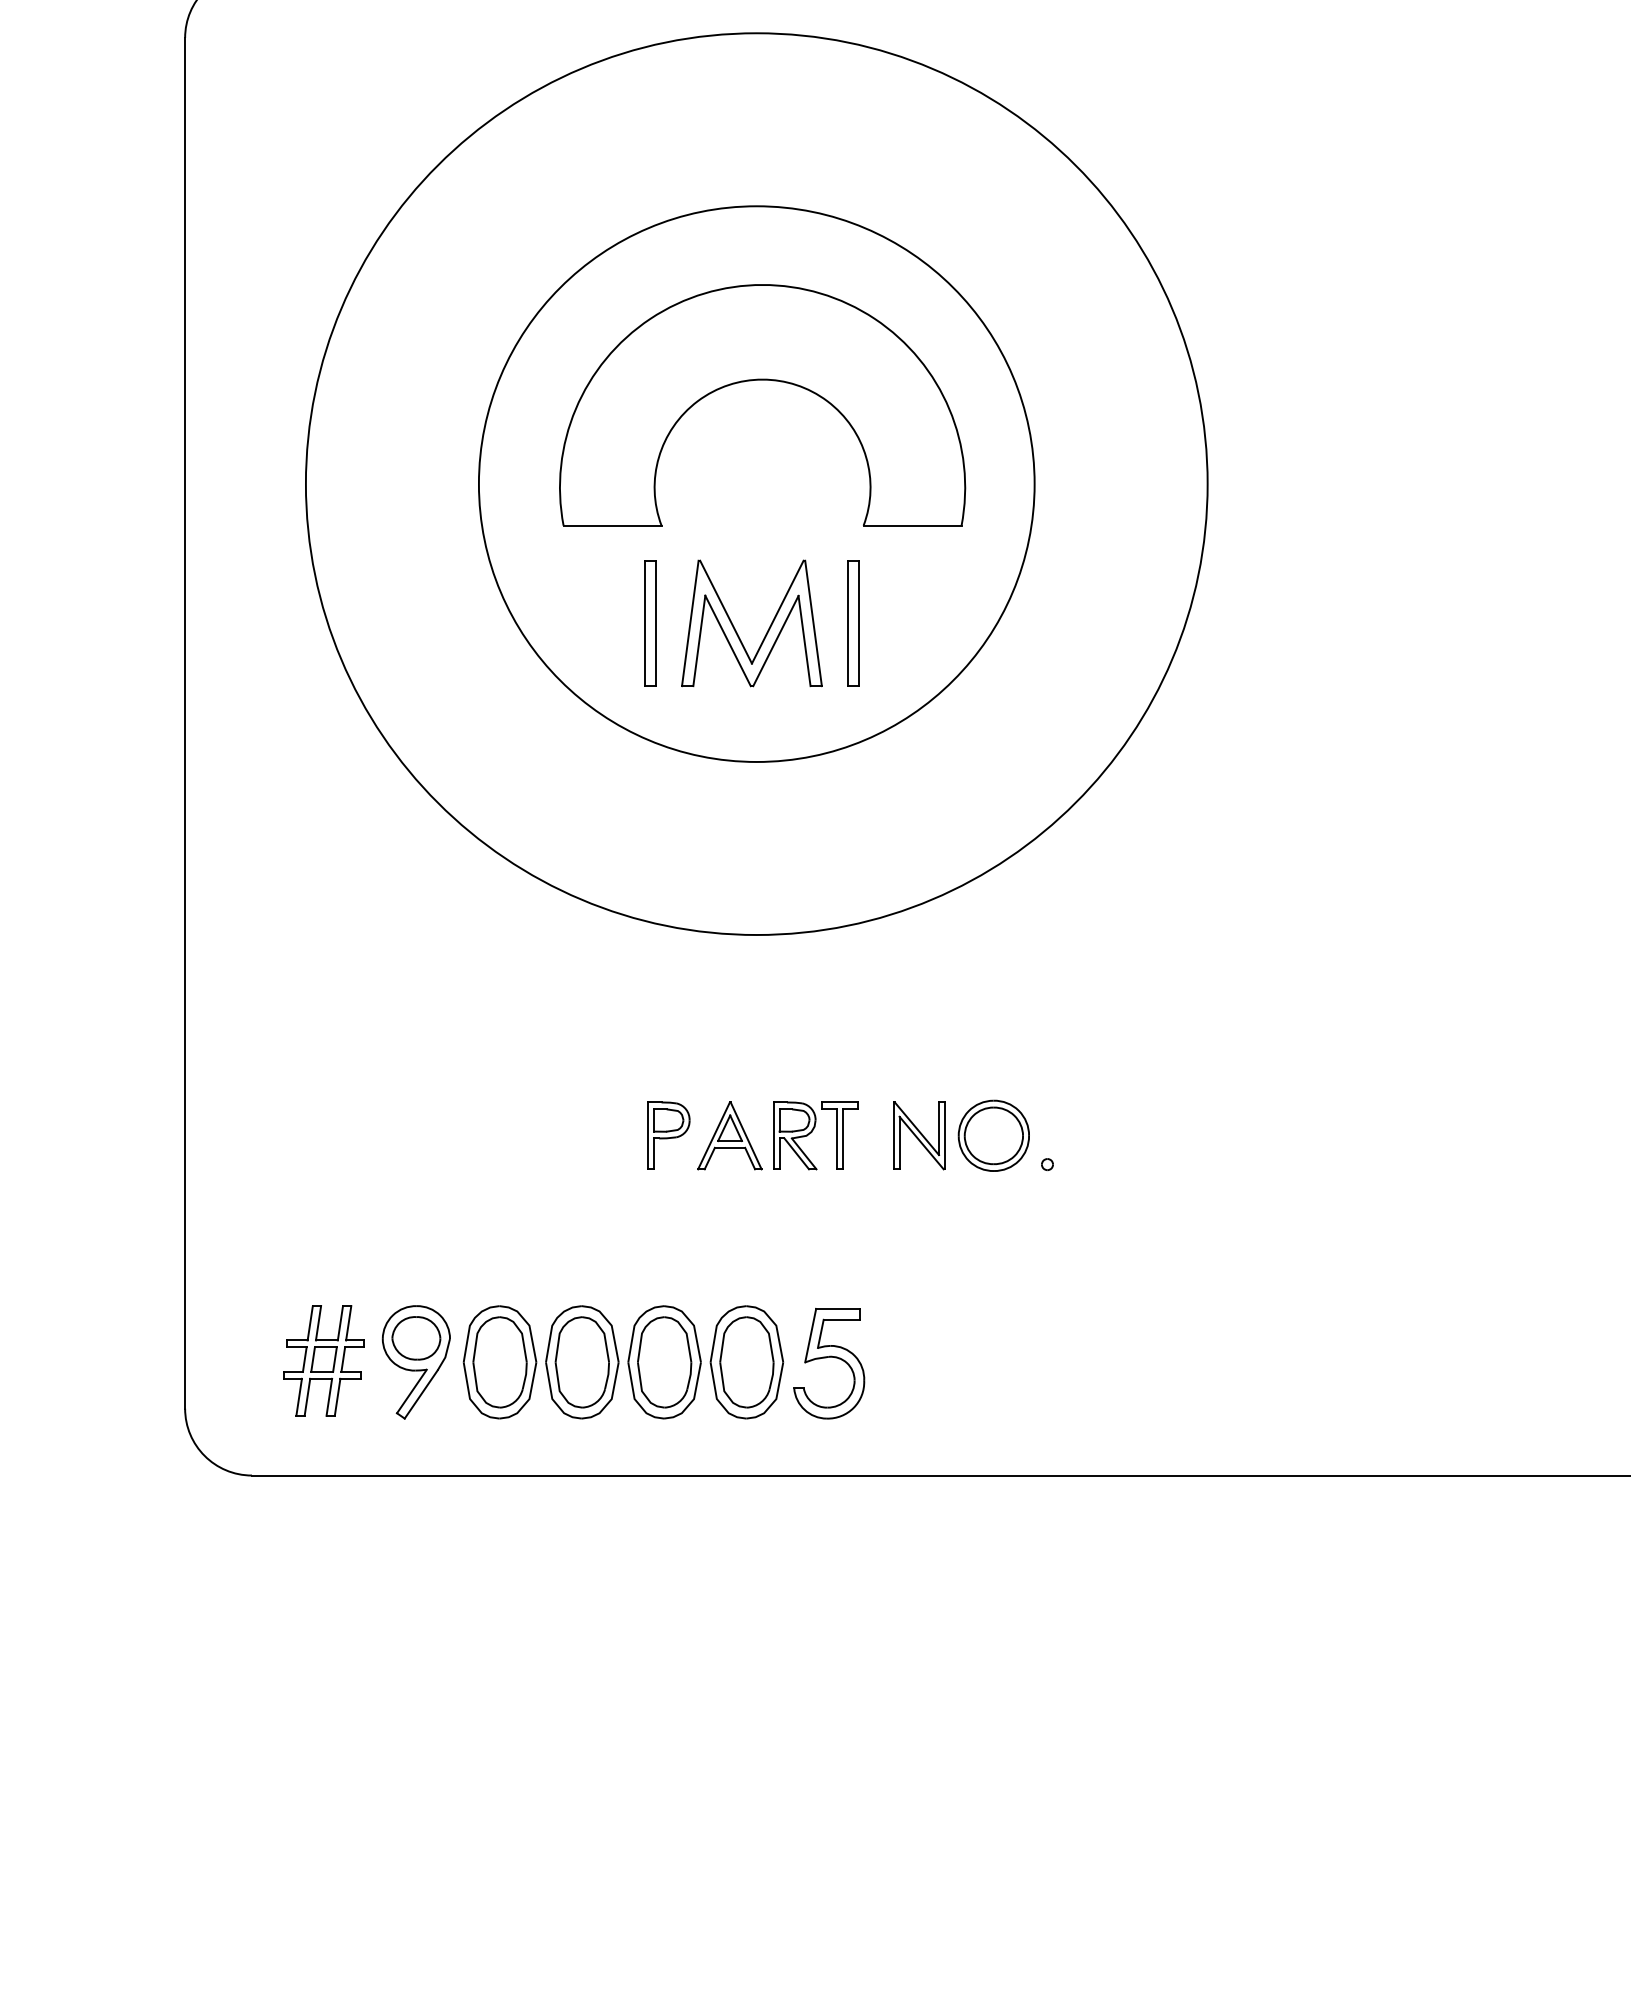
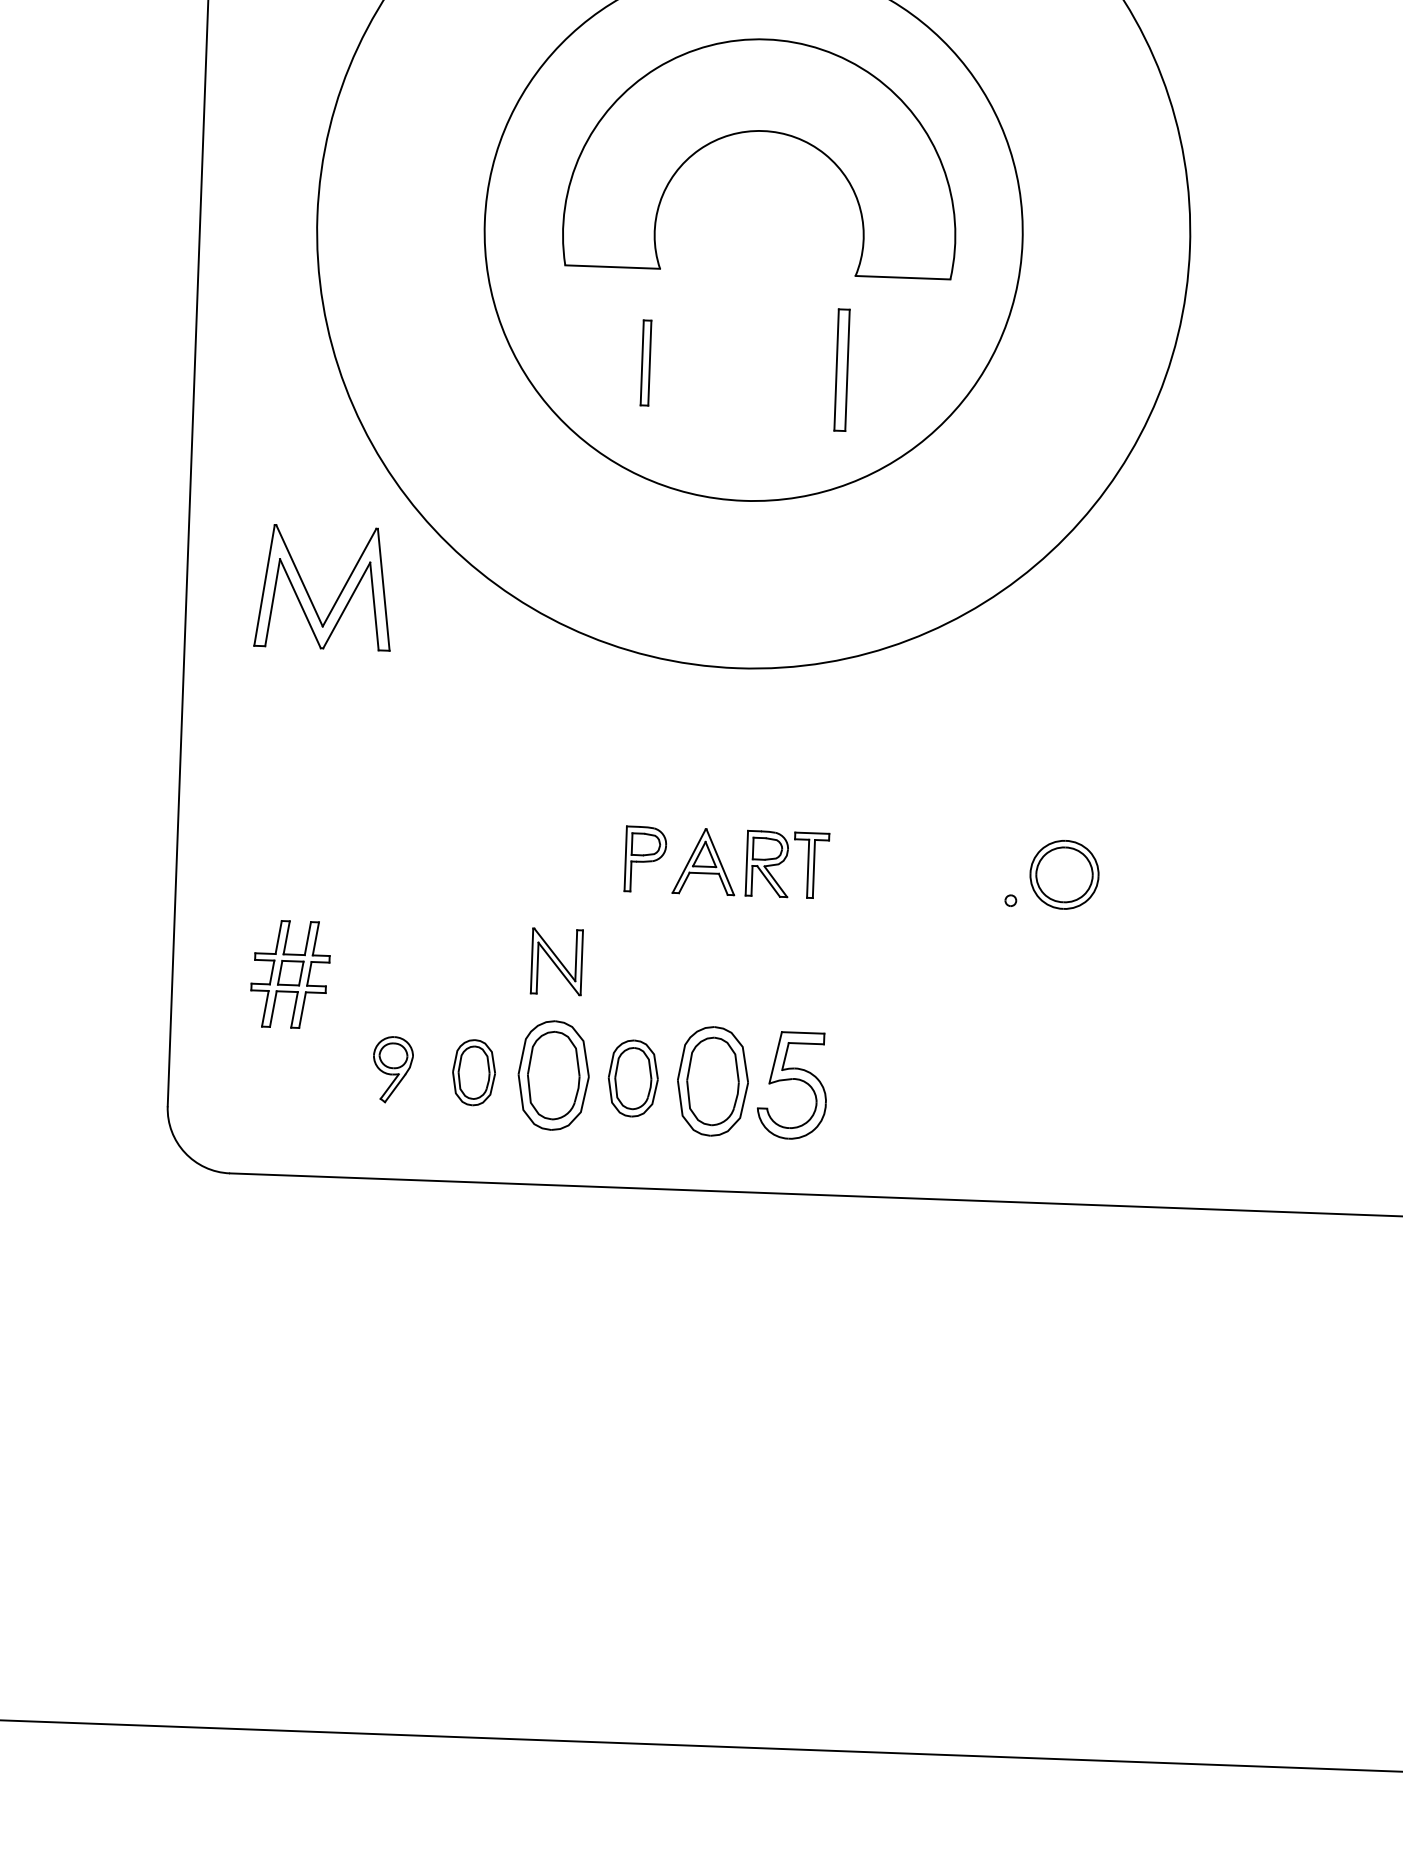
part: (650, 623) -> (645, 363), size x0.7
part: (736, 630) -> (308, 593), moved
part: (919, 1135) -> (557, 961), moved
part: (993, 1135) -> (1064, 874), moved
part: (323, 1360) -> (290, 974), moved
part: (415, 1362) -> (392, 1069), size x0.6
part: (499, 1362) -> (473, 1072), size x0.6
part: (664, 1362) -> (633, 1078), size x0.7

